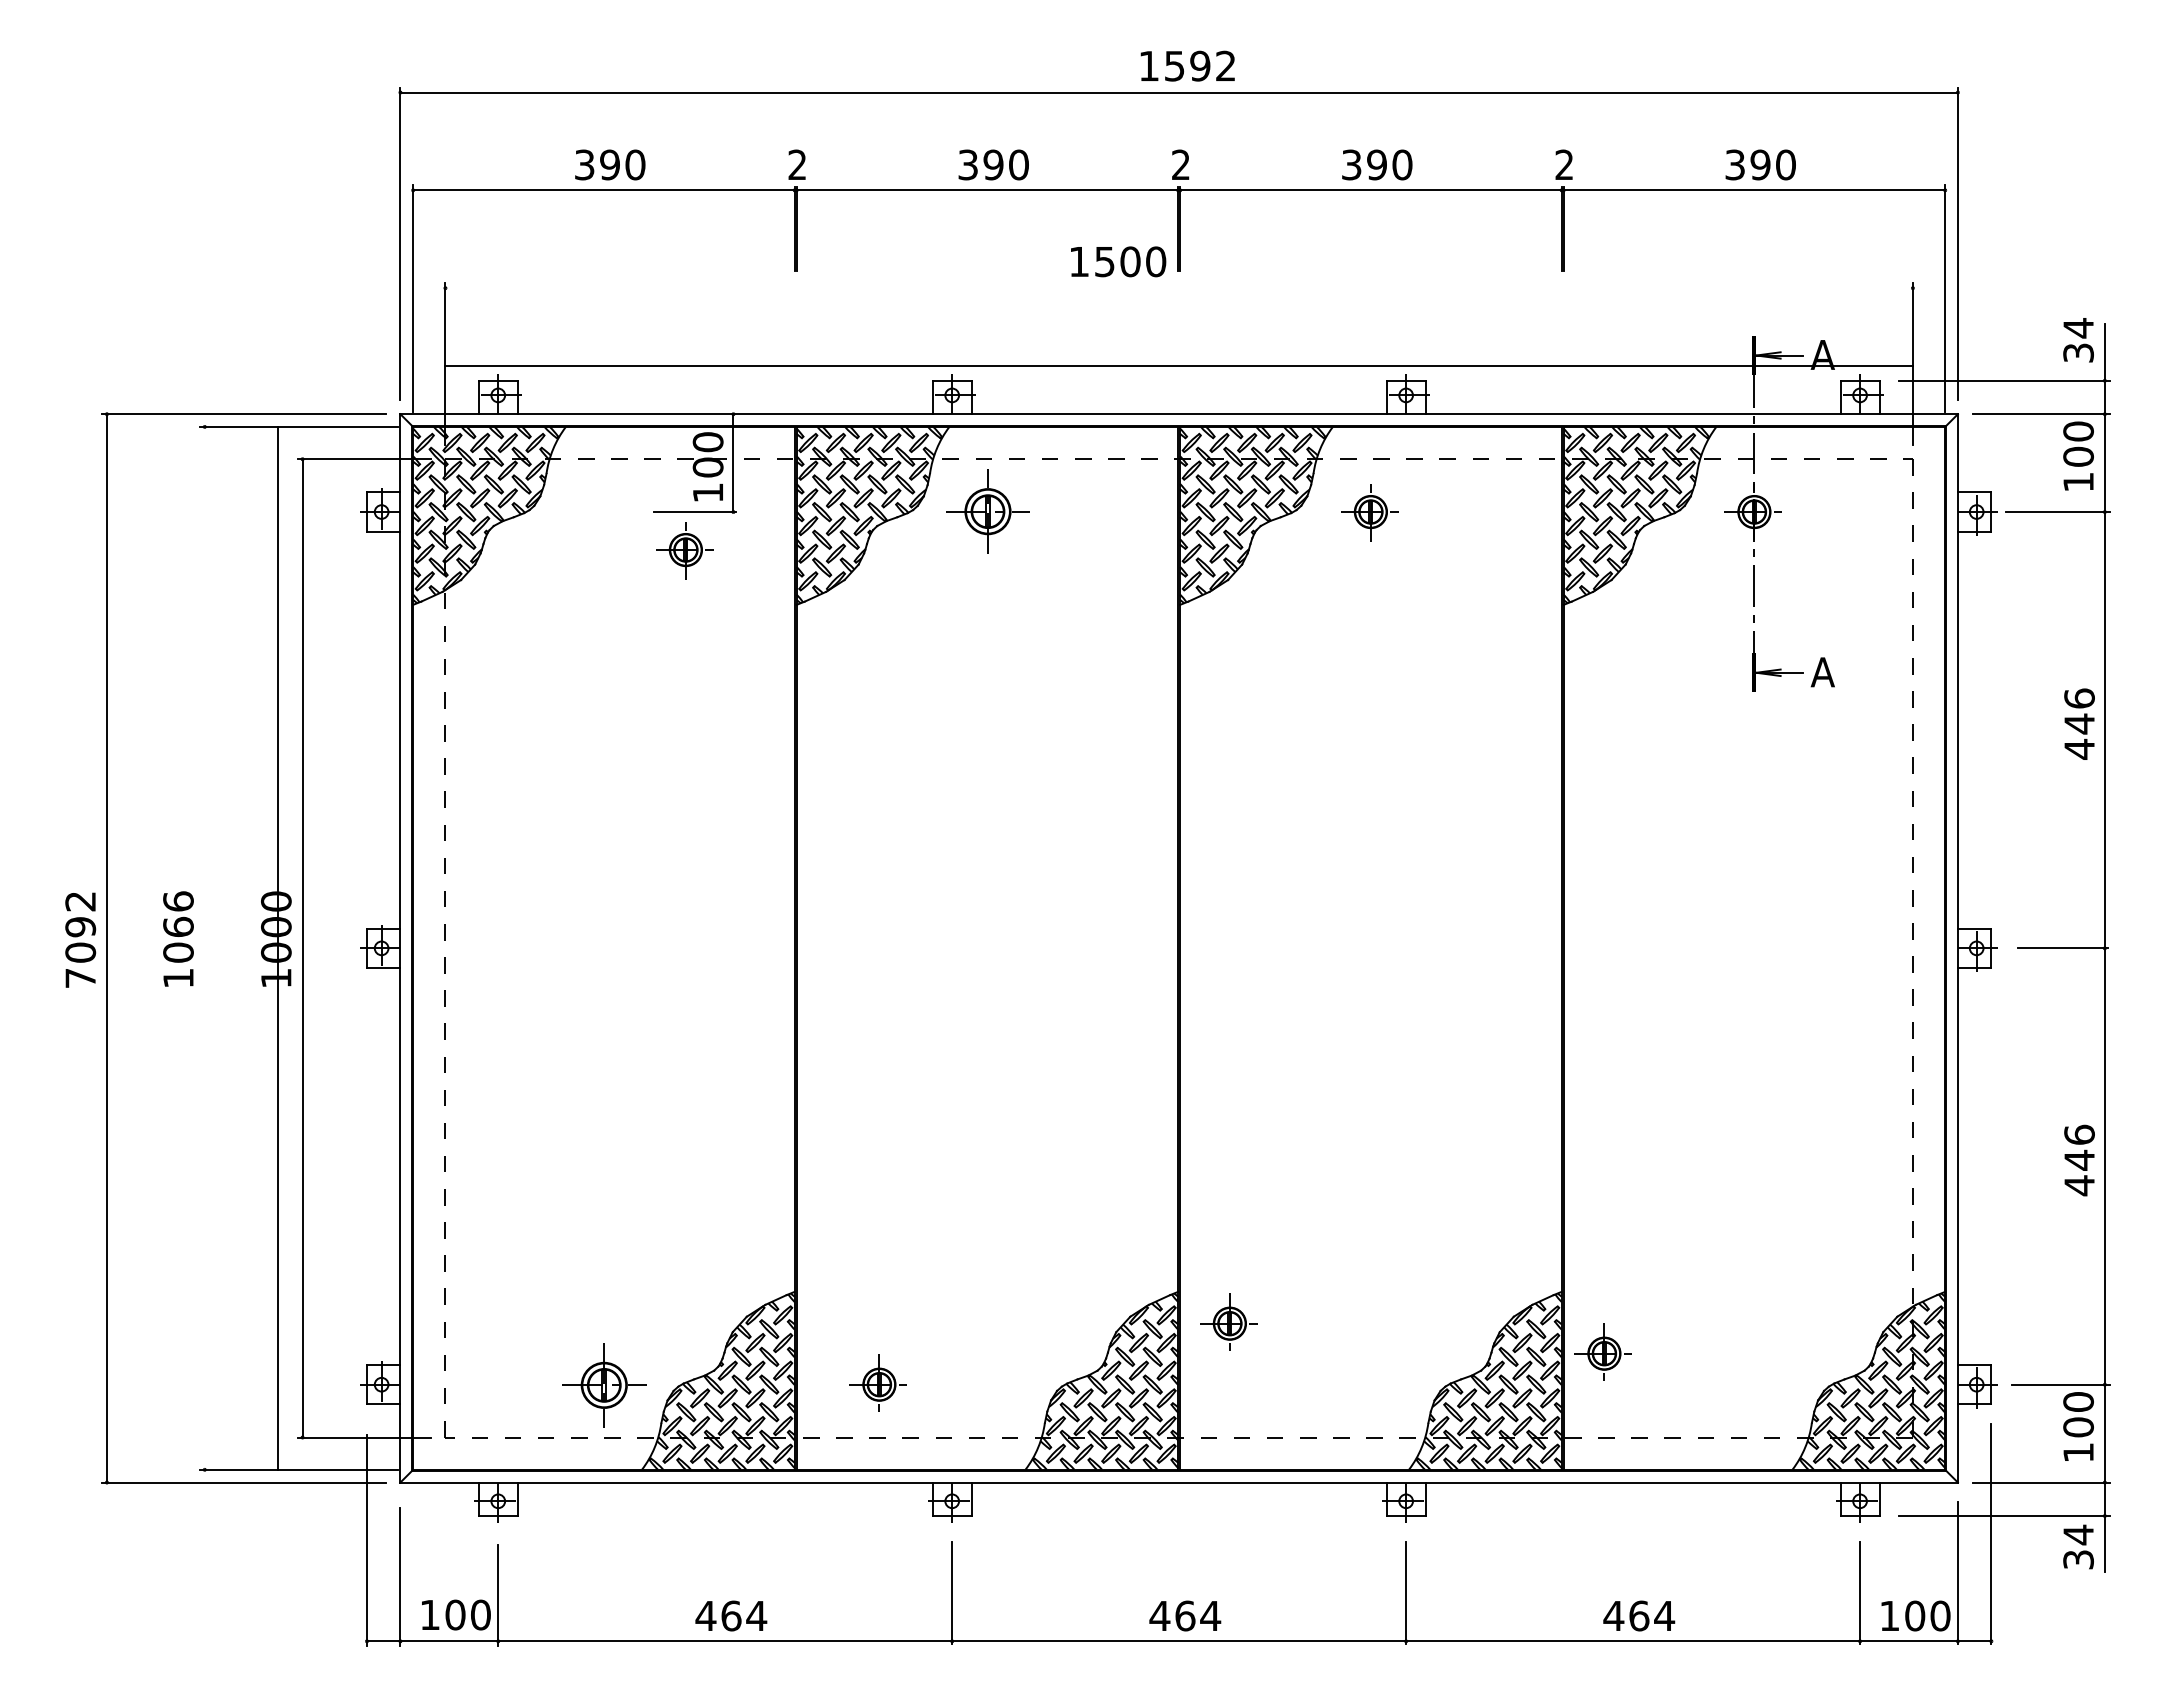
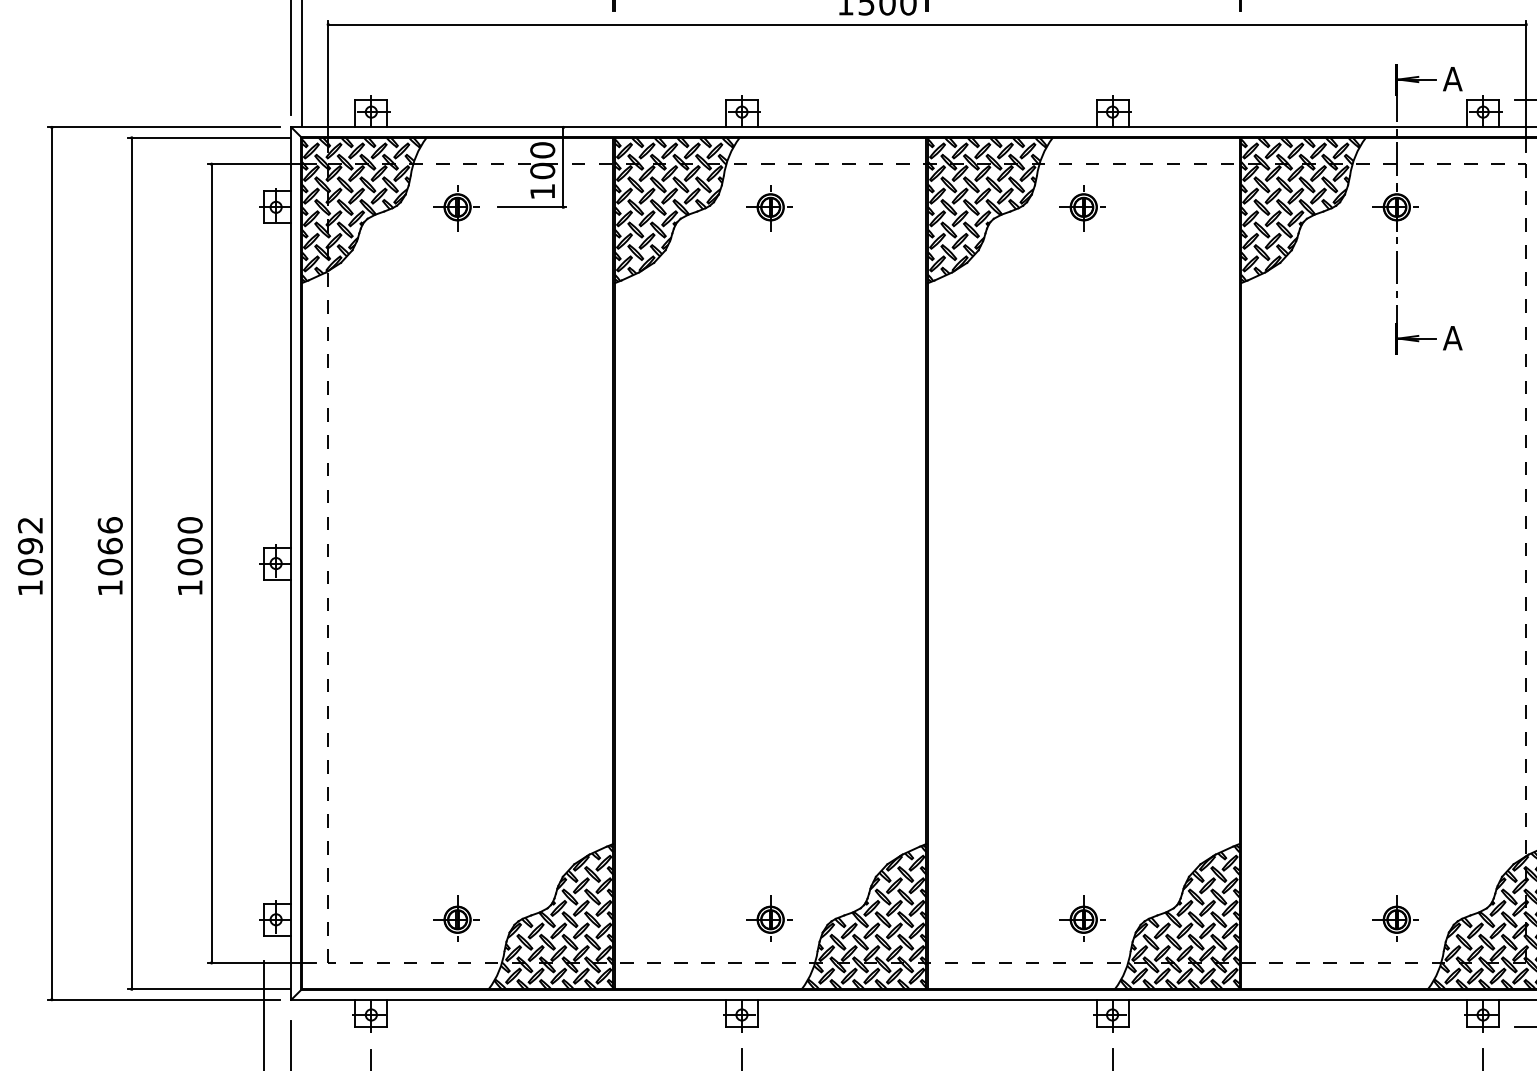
line: (1178, 366) -> (926, 24), moved
part: (985, 512) -> (769, 207), size x0.71
part: (684, 550) -> (456, 207), moved
line: (277, 947) -> (131, 562), moved
text: (80, 978) -> (30, 588), 7092 -> 1092
part: (1228, 1321) -> (1082, 917), moved
part: (1602, 1351) -> (1395, 917), moved
part: (602, 1382) -> (456, 917), size x0.71
part: (877, 1382) -> (769, 917), moved

